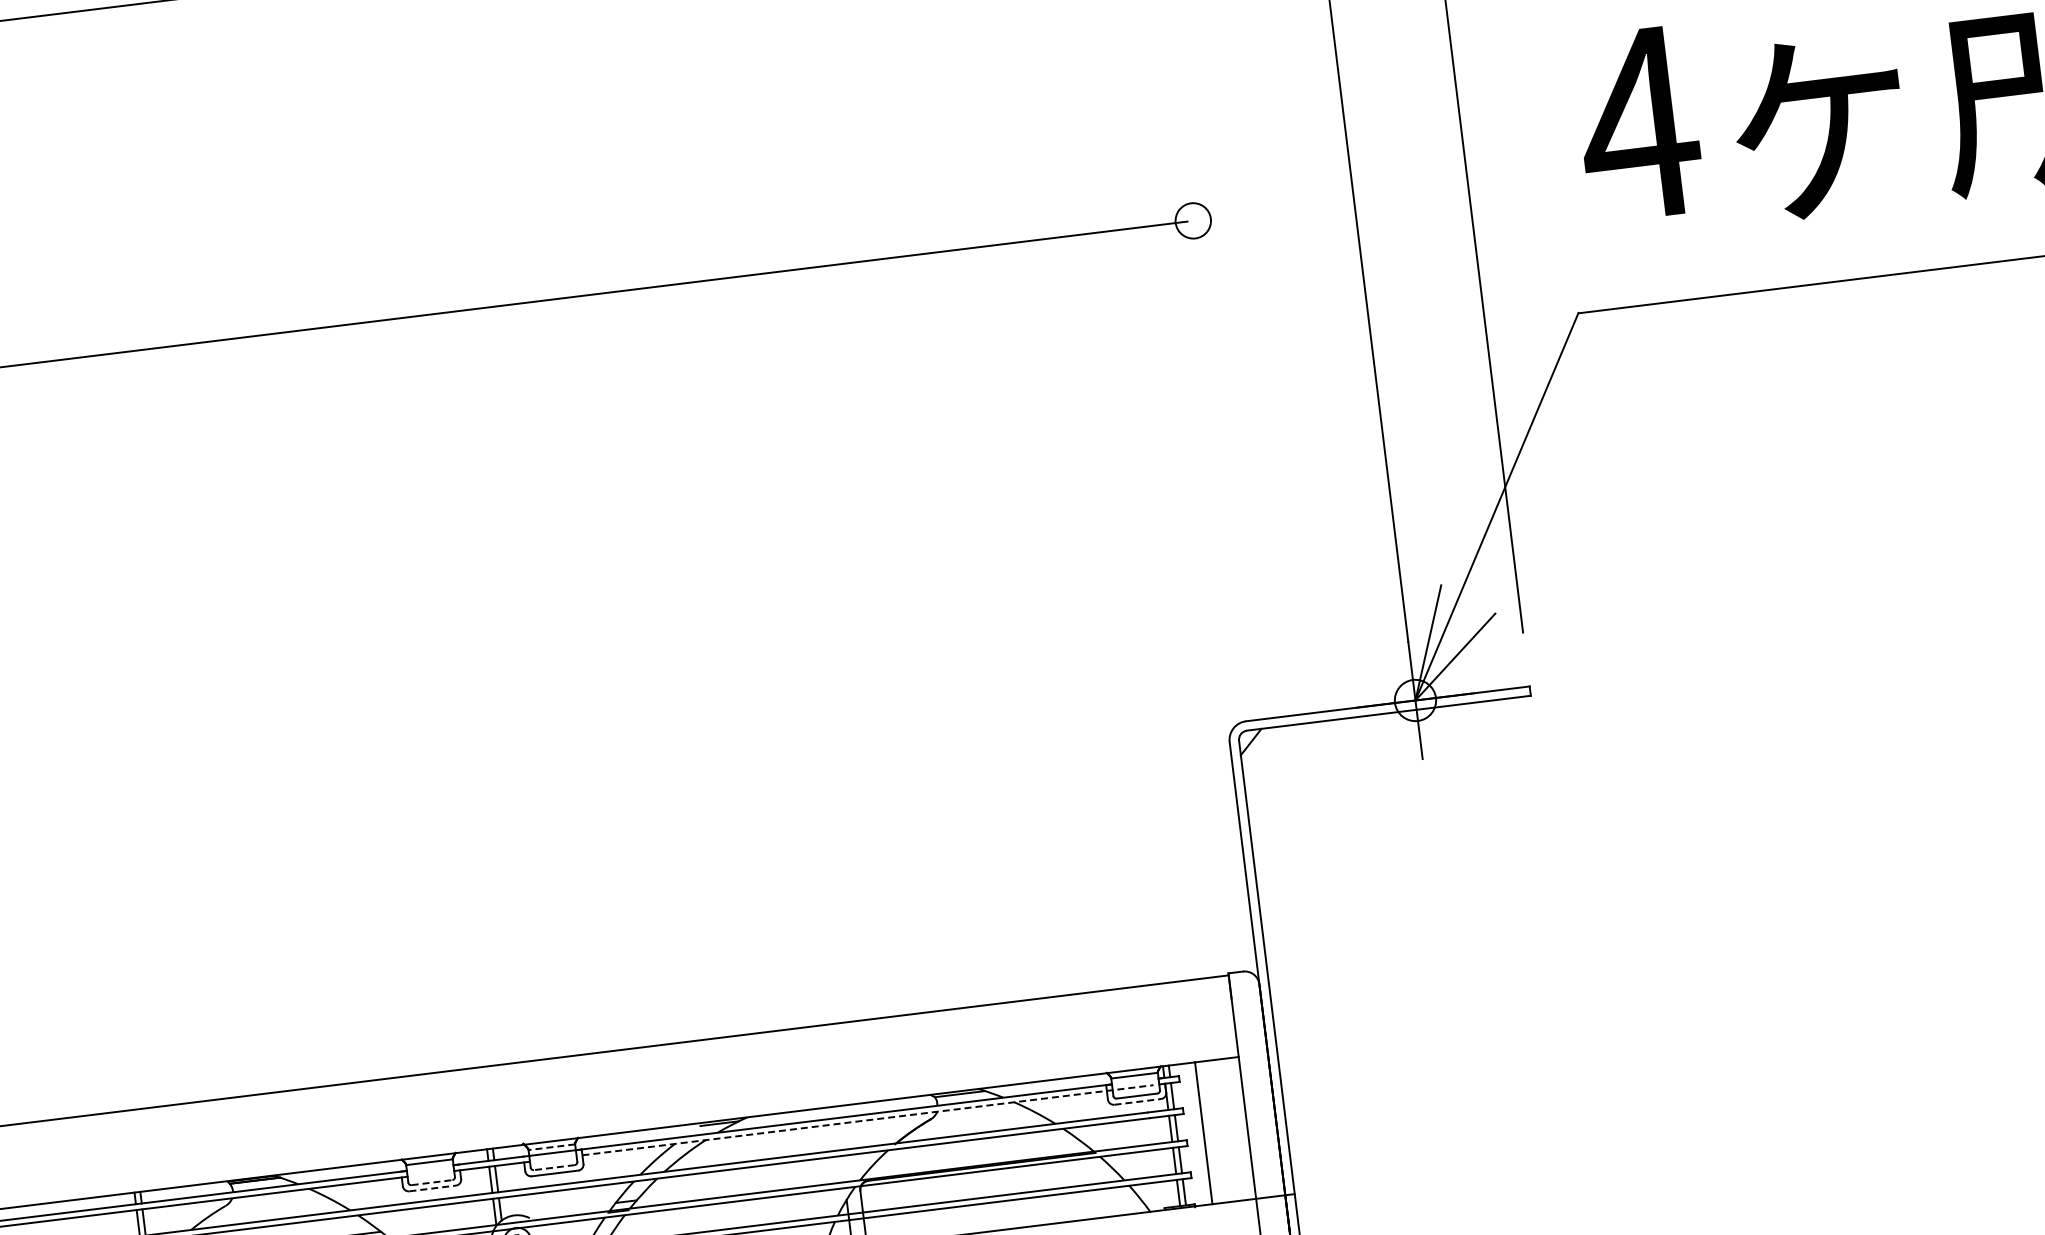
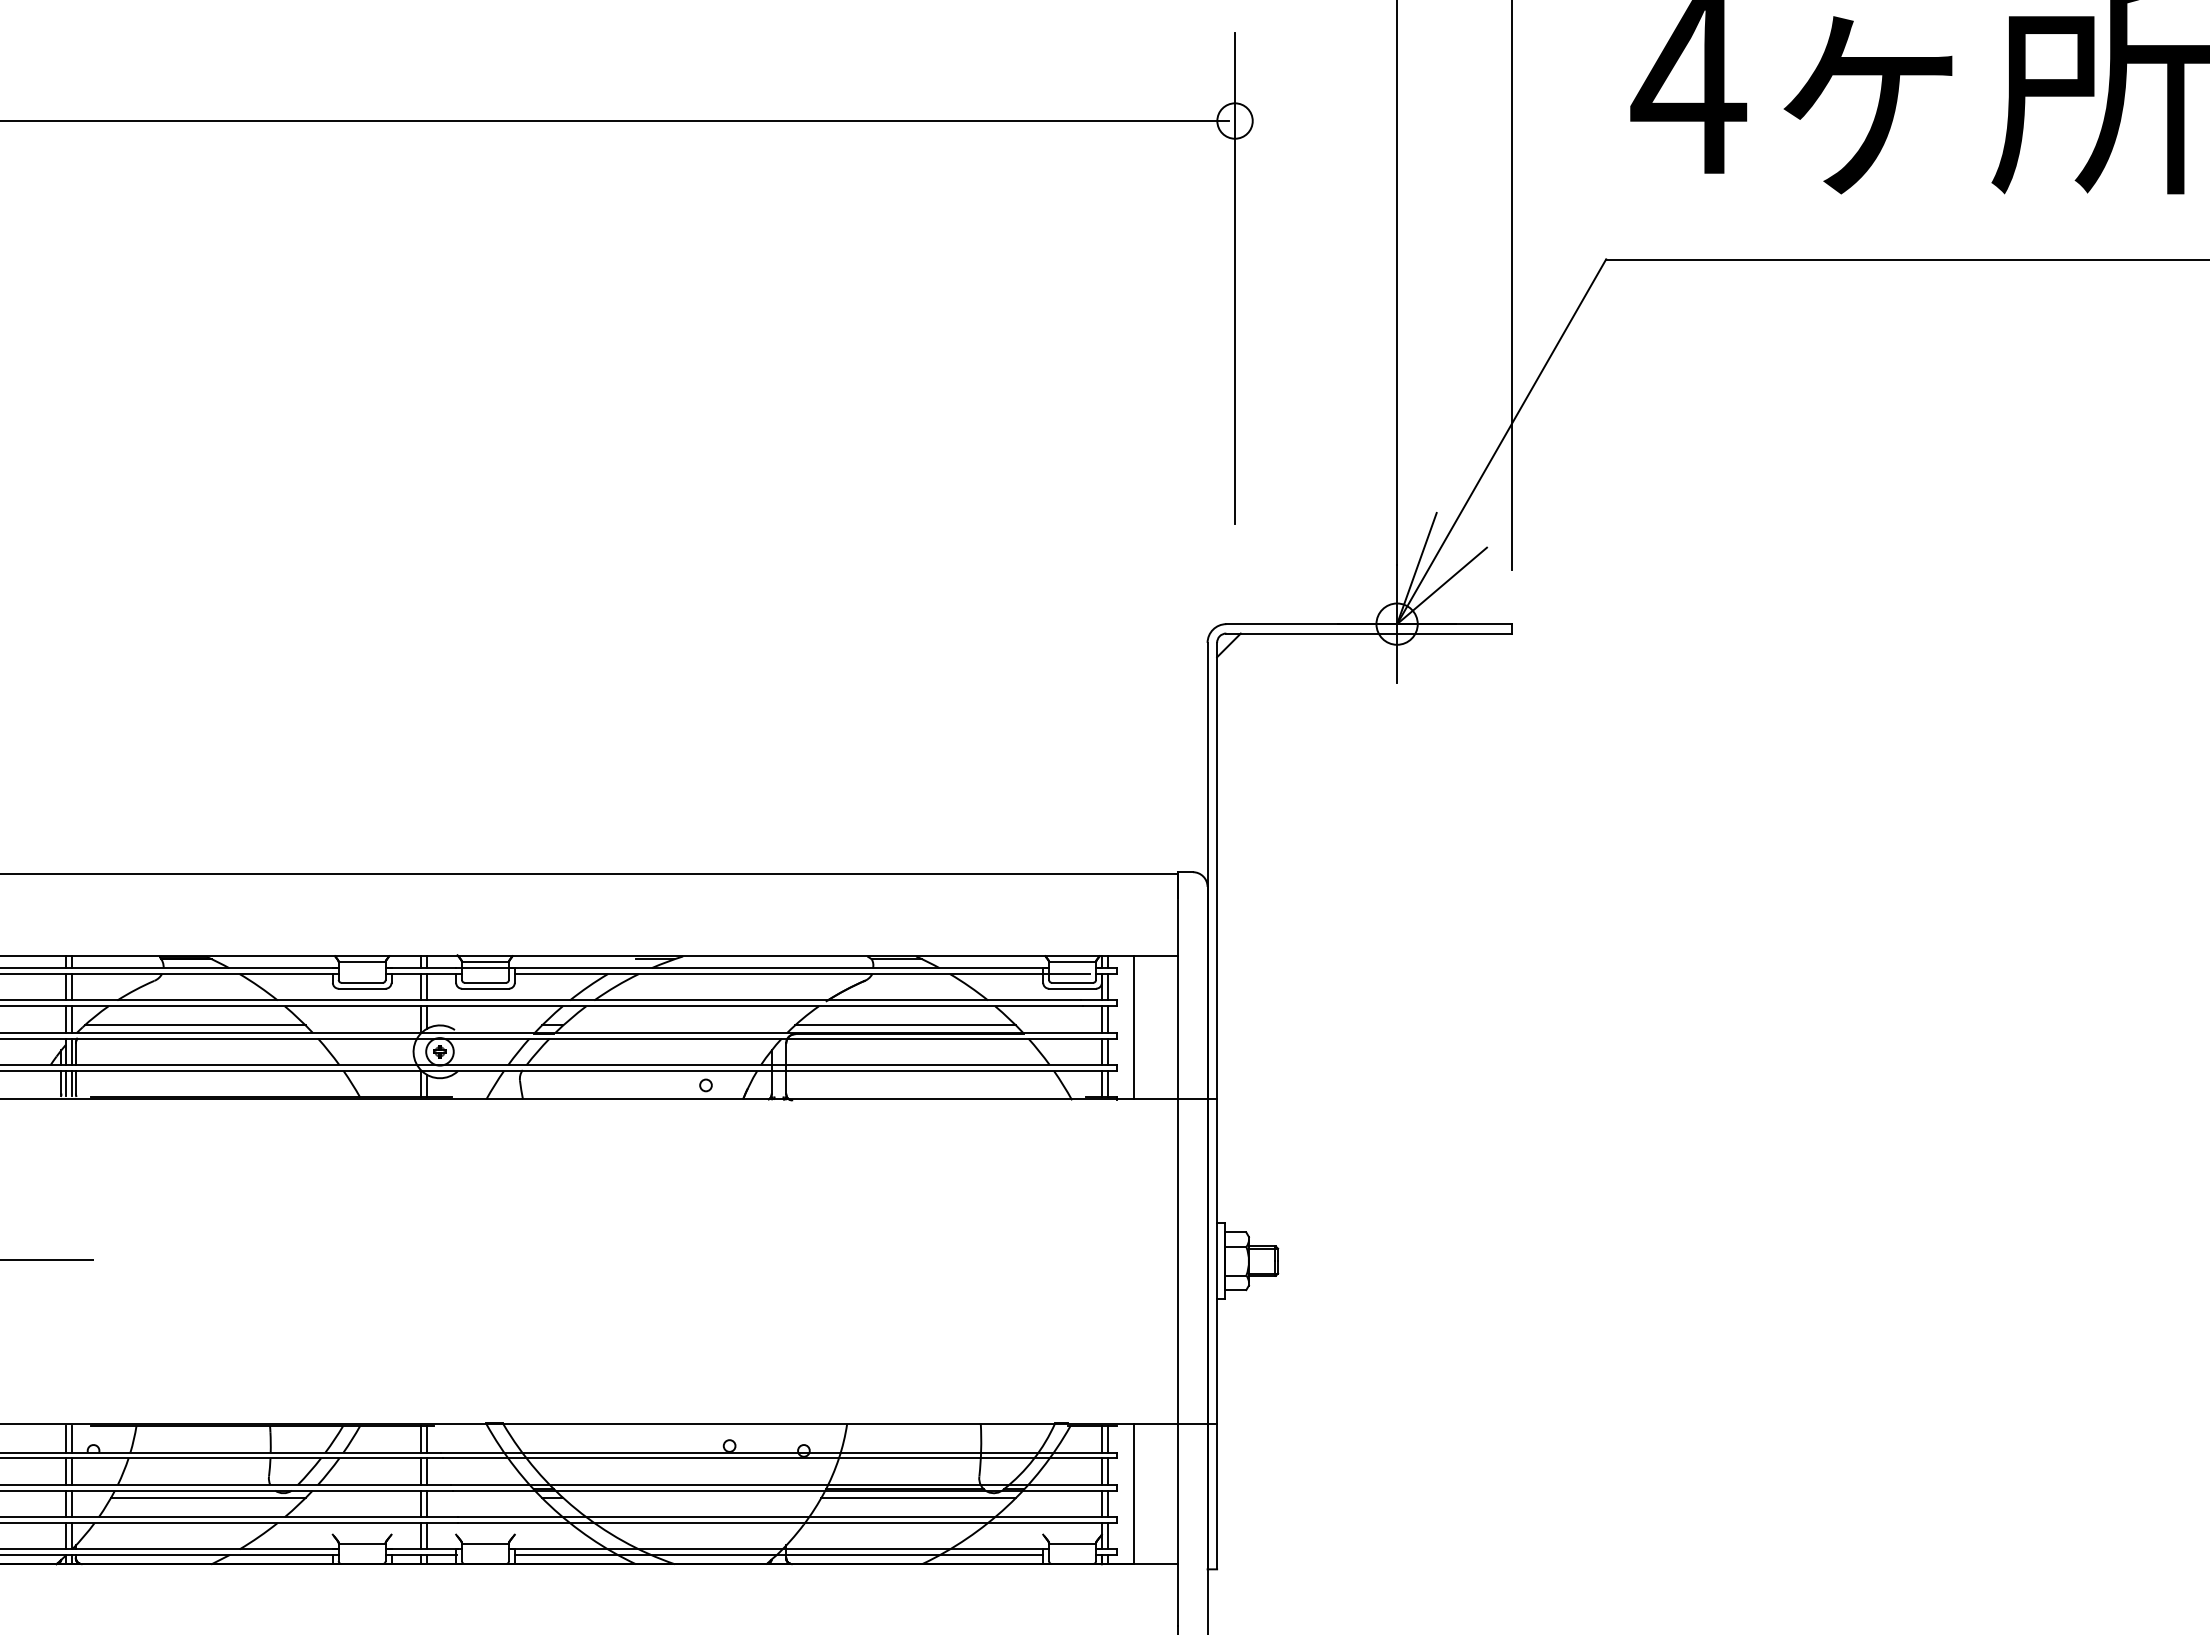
line: (1212, 377) -> (1235, 278), added
line: (1138, 1101) -> (1073, 988), dashed -> solid
line: (868, 1120) -> (802, 974), dashed -> solid
line: (550, 1147) -> (484, 962), dashed -> solid
line: (976, 1158) -> (905, 1025), added
line: (554, 1167) -> (485, 982), dashed -> solid
line: (432, 1182) -> (362, 982), dashed -> solid
line: (432, 1188) -> (362, 988), dashed -> solid

